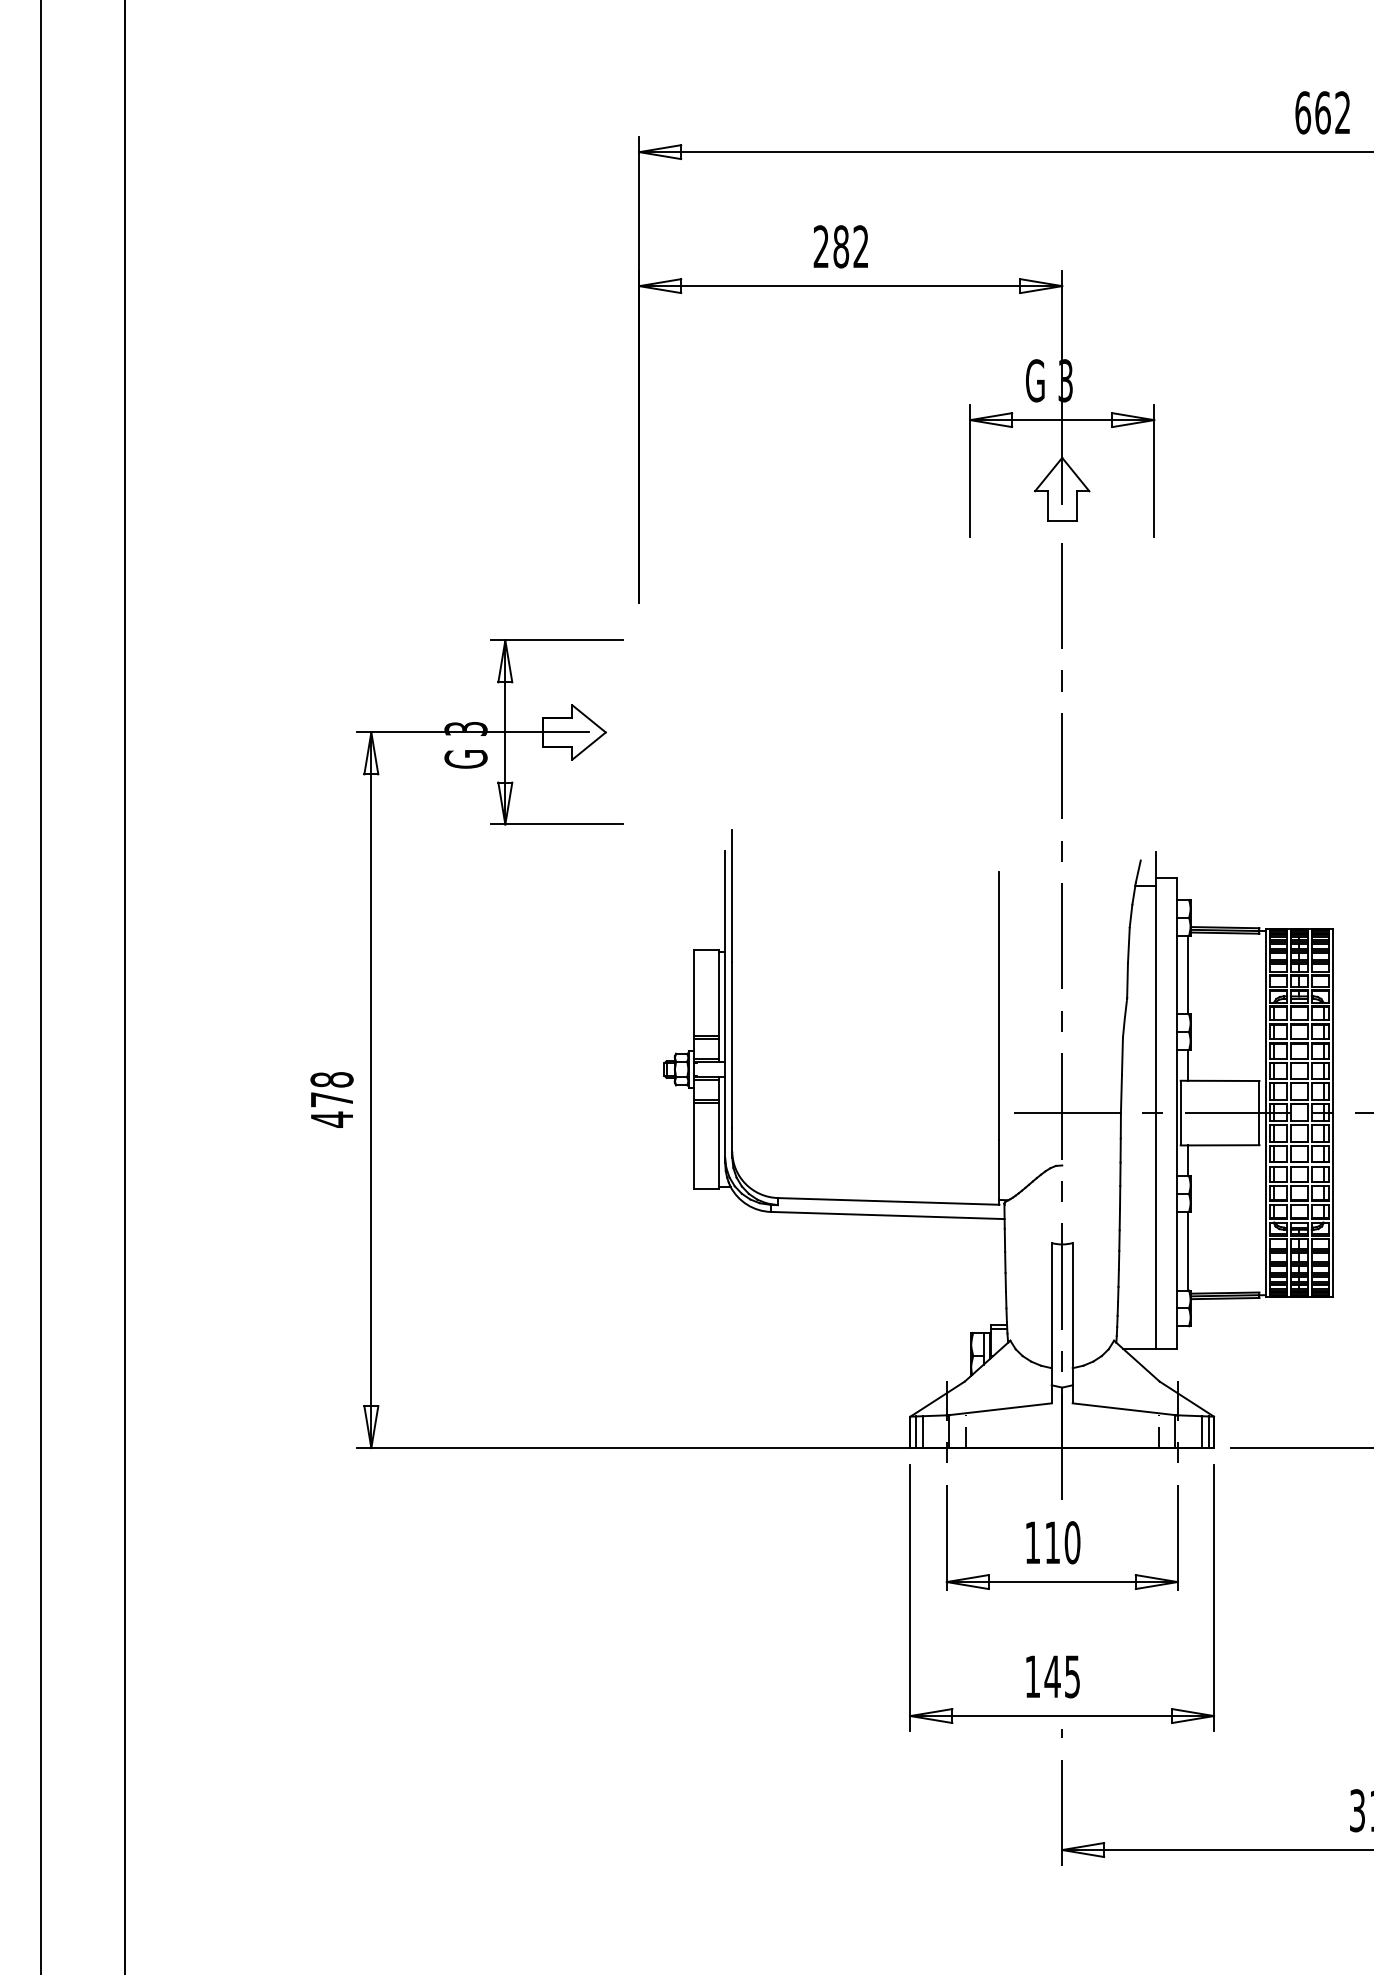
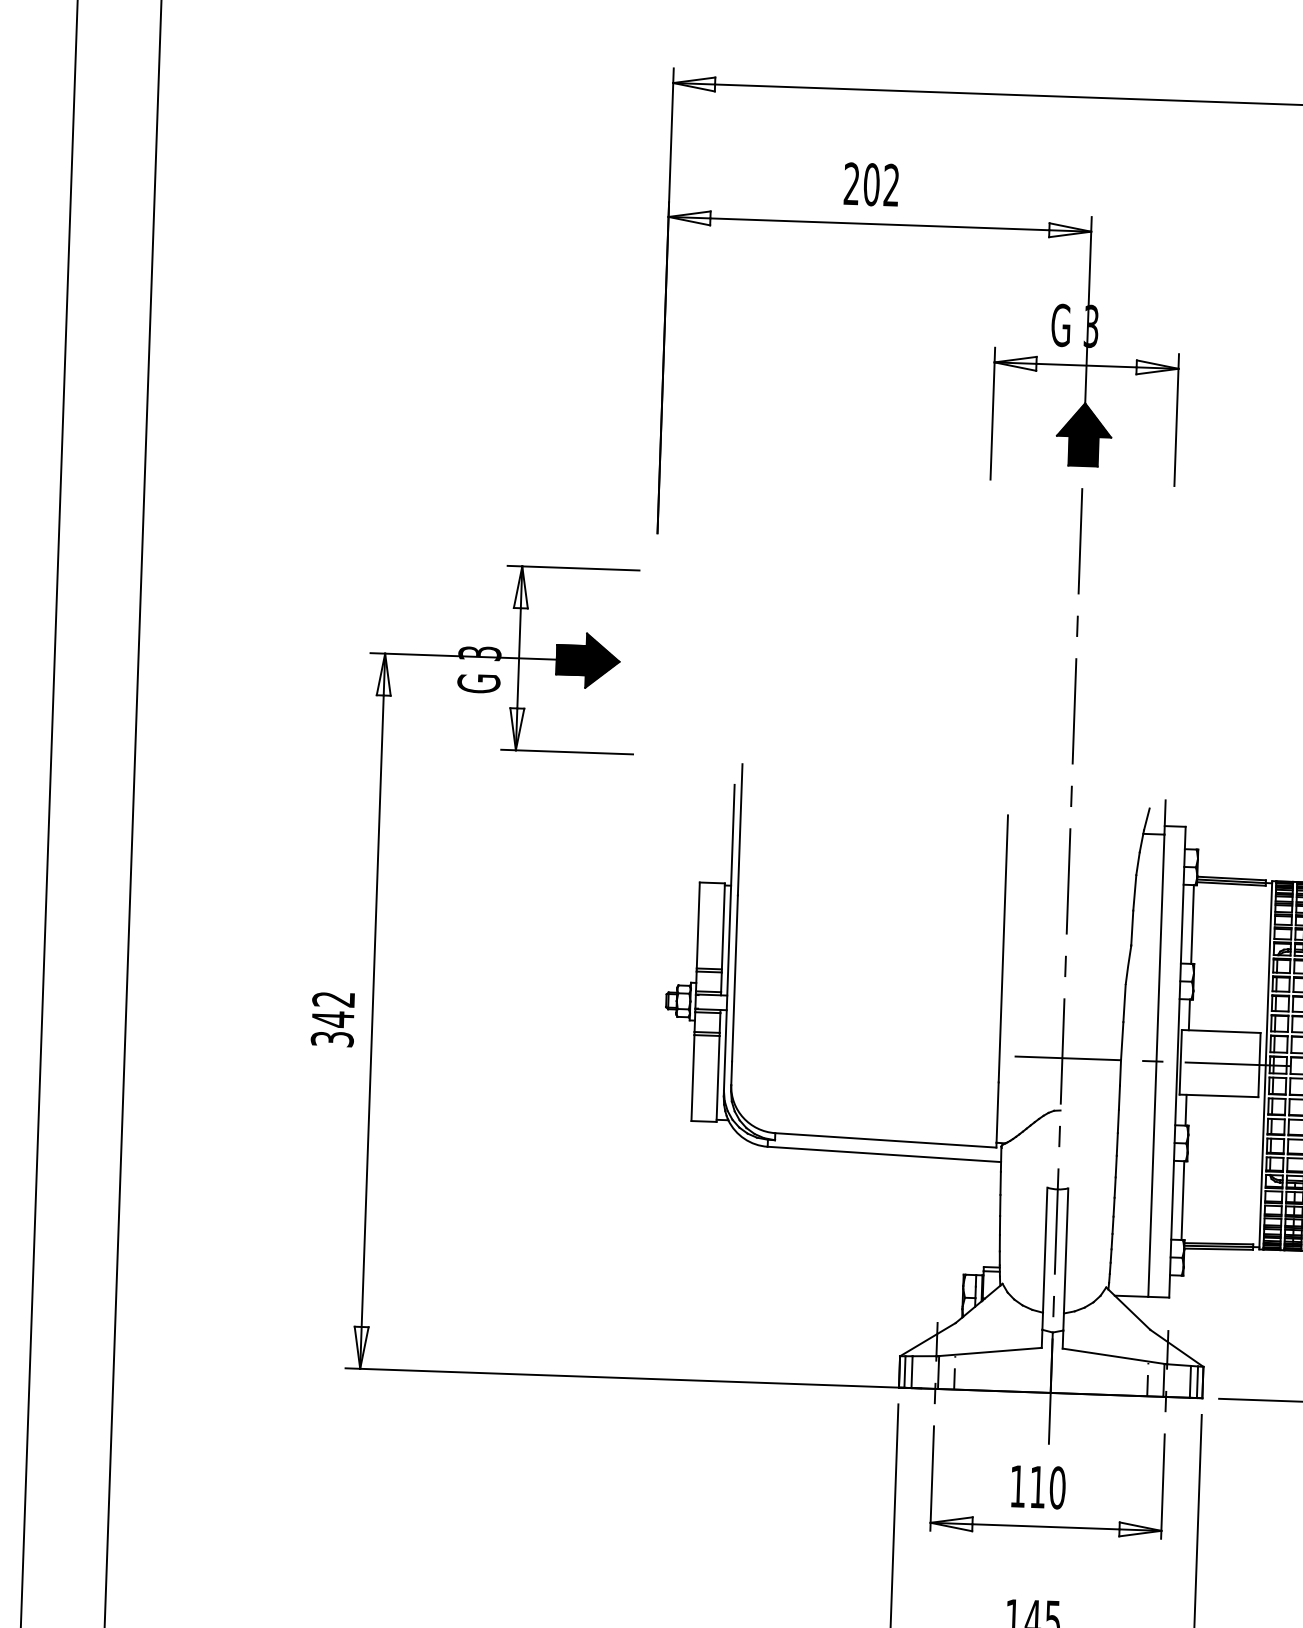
text: (841, 246) -> (872, 184), 282 -> 202
hatch: (1061, 489) -> (1083, 434), added
hatch: (574, 732) -> (588, 660), added
text: (331, 1099) -> (332, 1019), 478 -> 342

